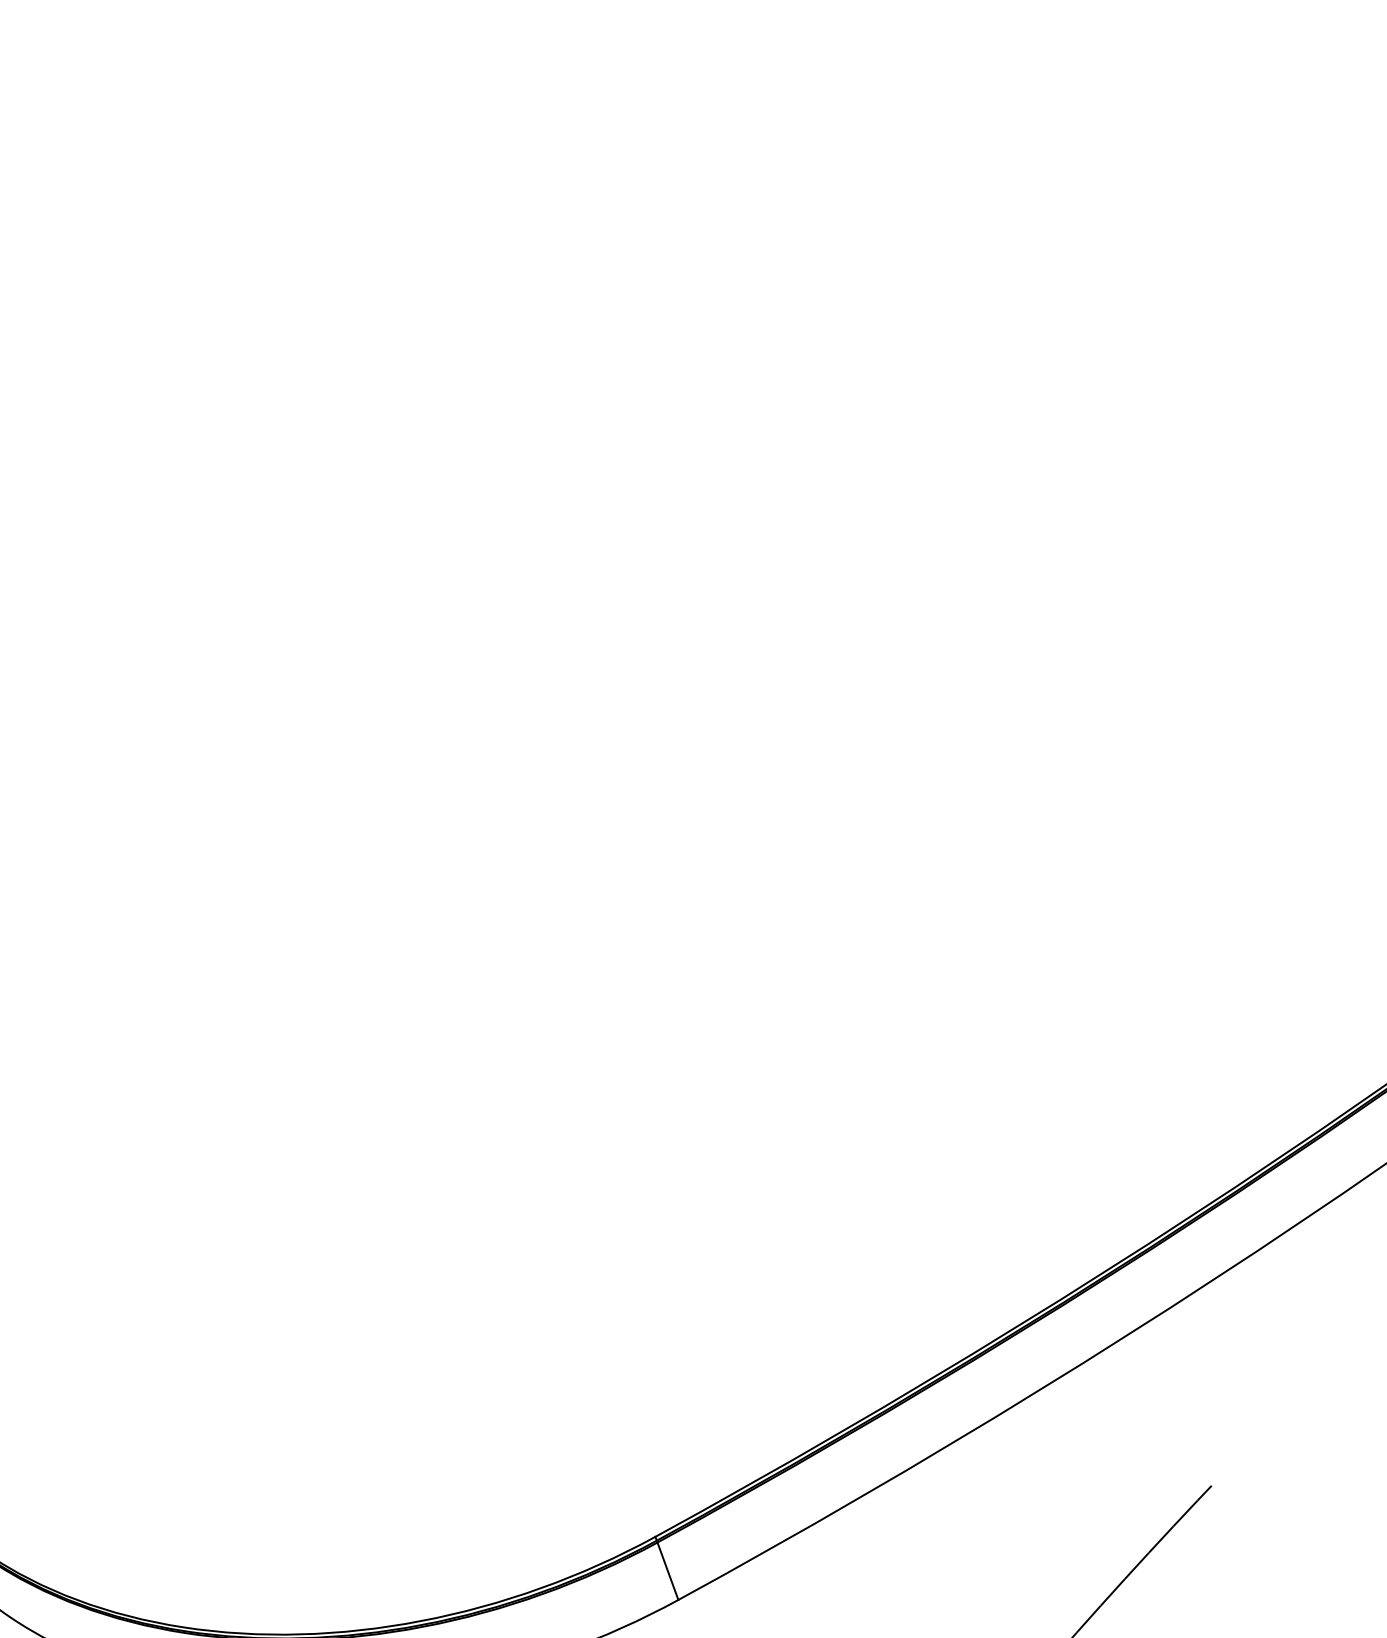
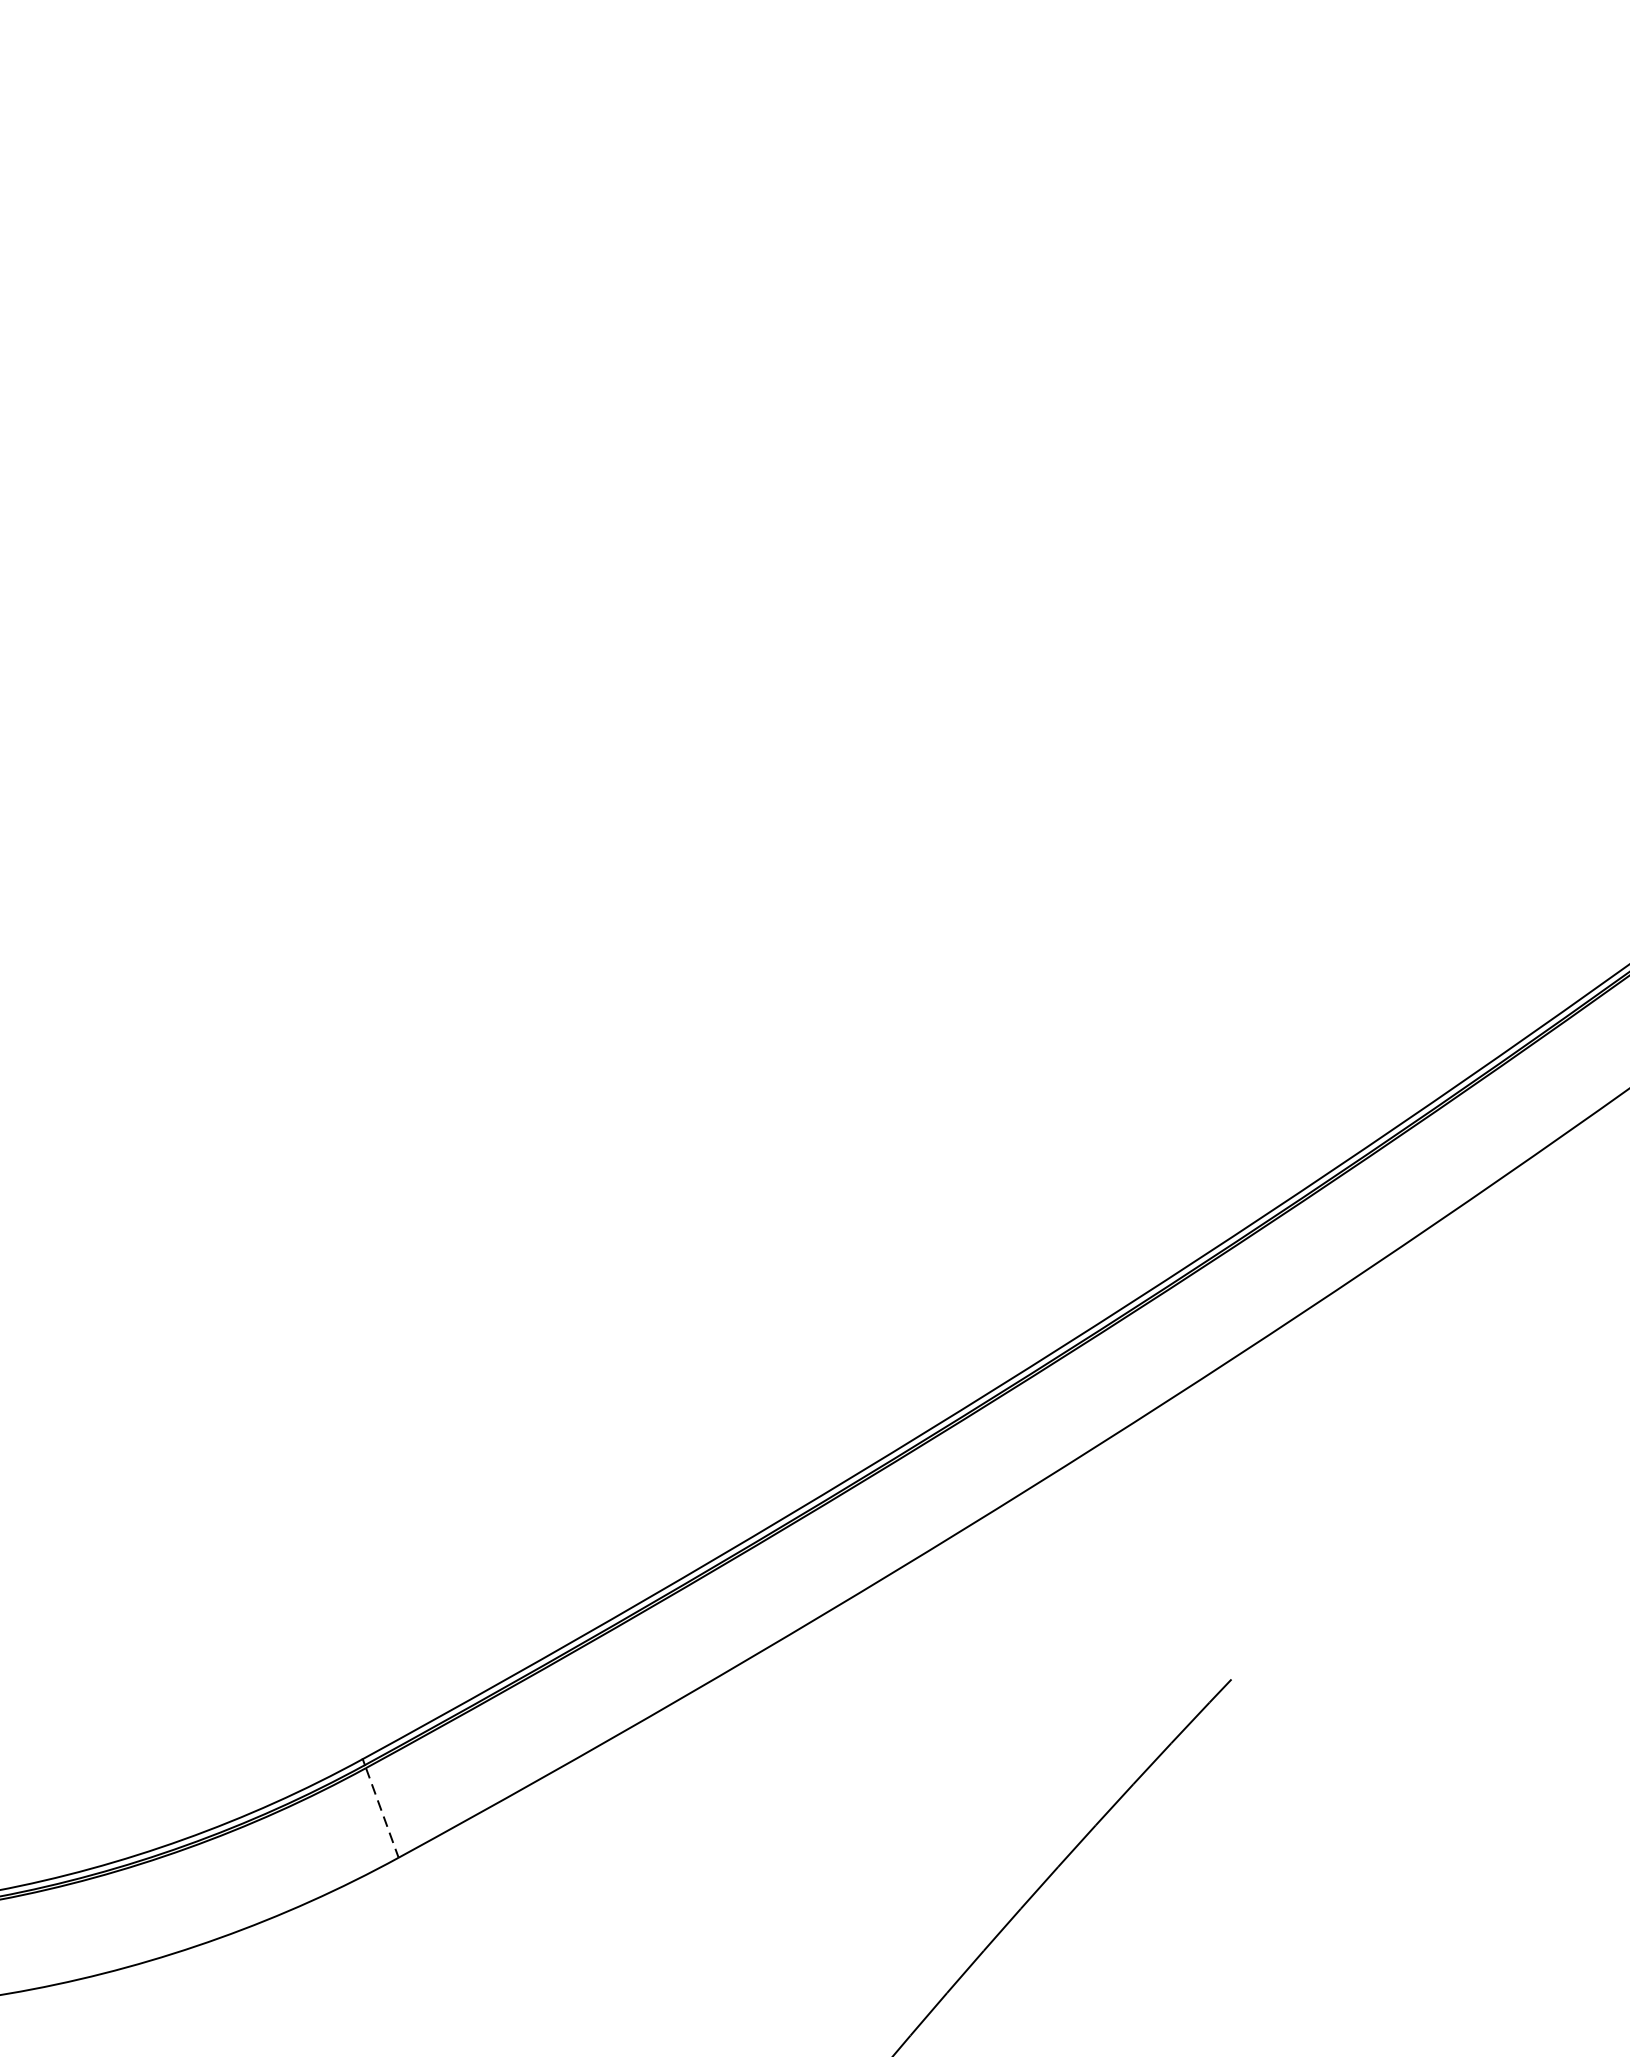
line: (667, 1571) -> (381, 1813), solid -> dashed

